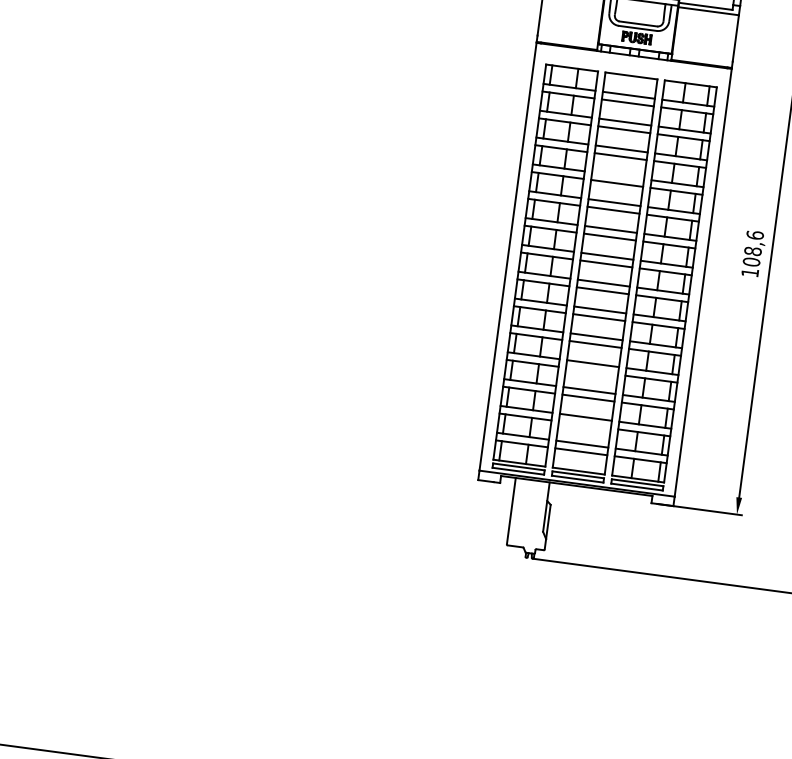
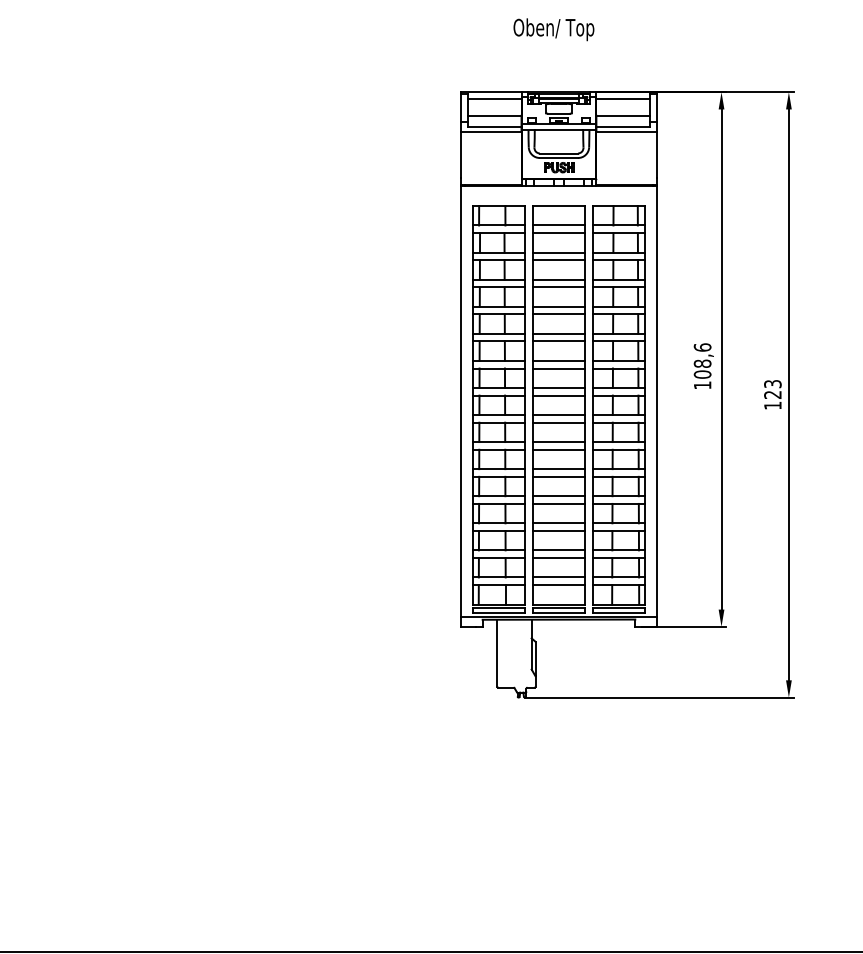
line: (617, 175) -> (558, 306), added
line: (591, 370) -> (558, 503), added
line: (584, 425) -> (558, 558), added

